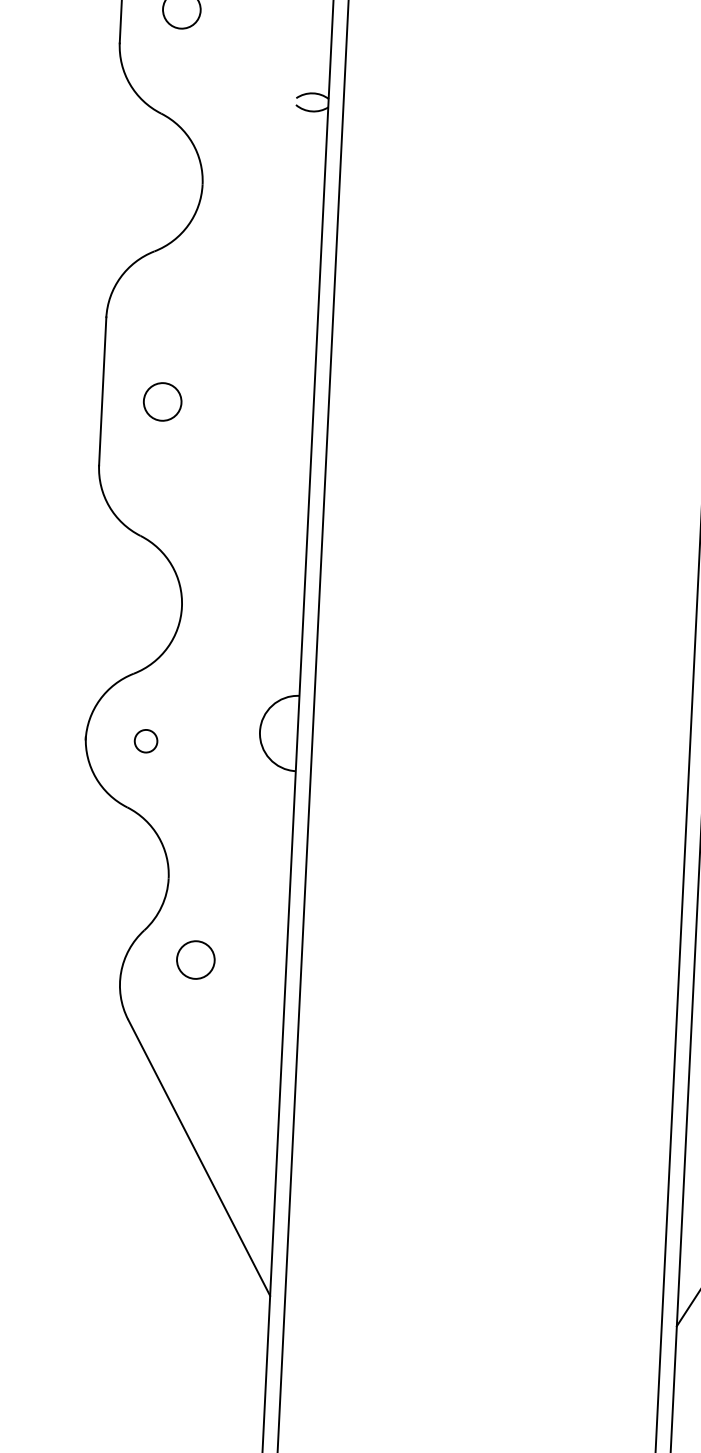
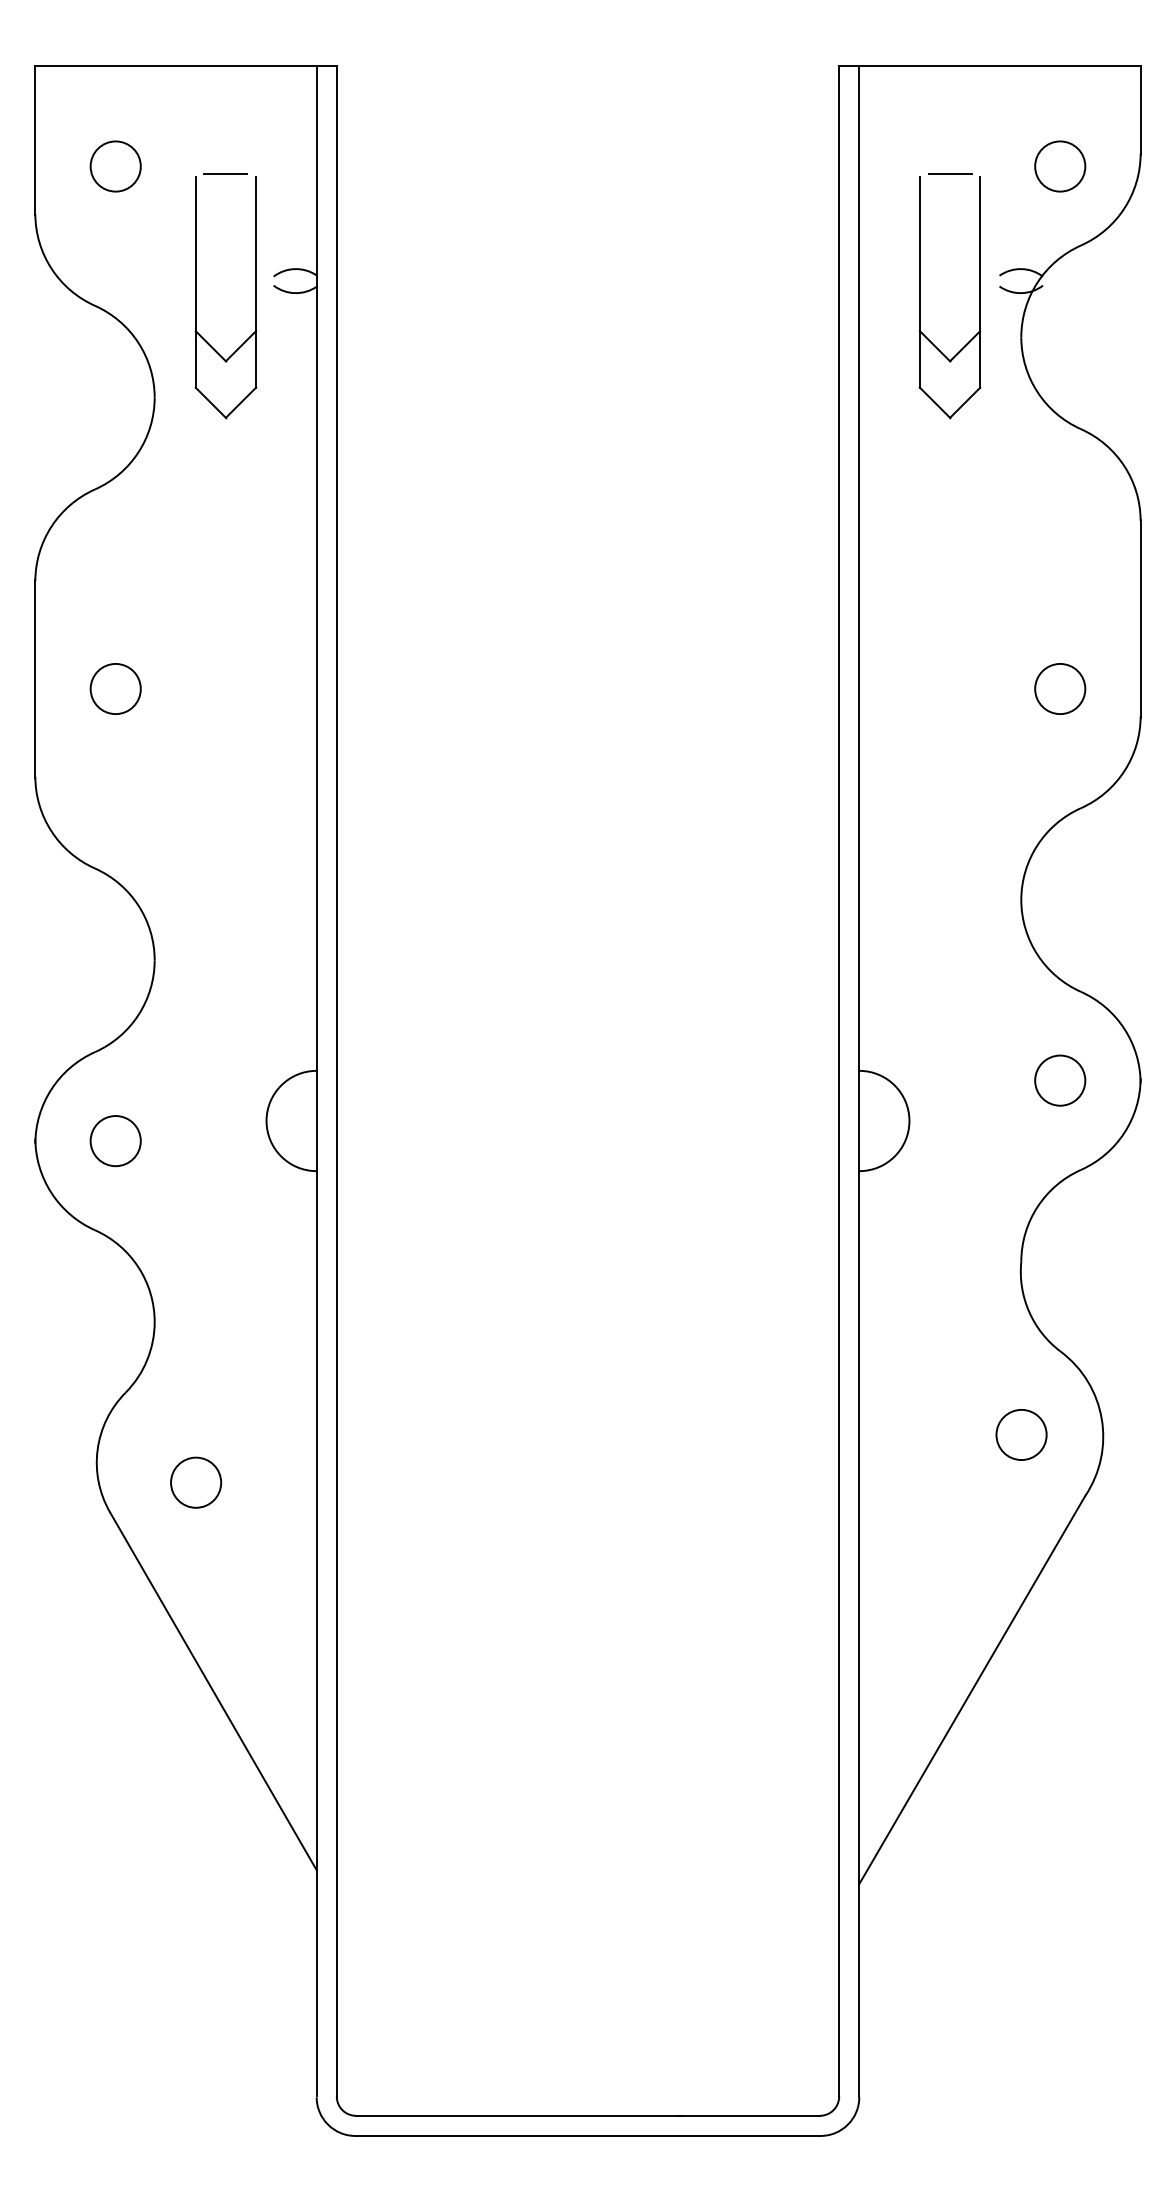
part: (237, 110) -> (196, 296), added
circle: (145, 741) -> (115, 1141), size x1.67
circle: (196, 959) -> (196, 1482), moved

